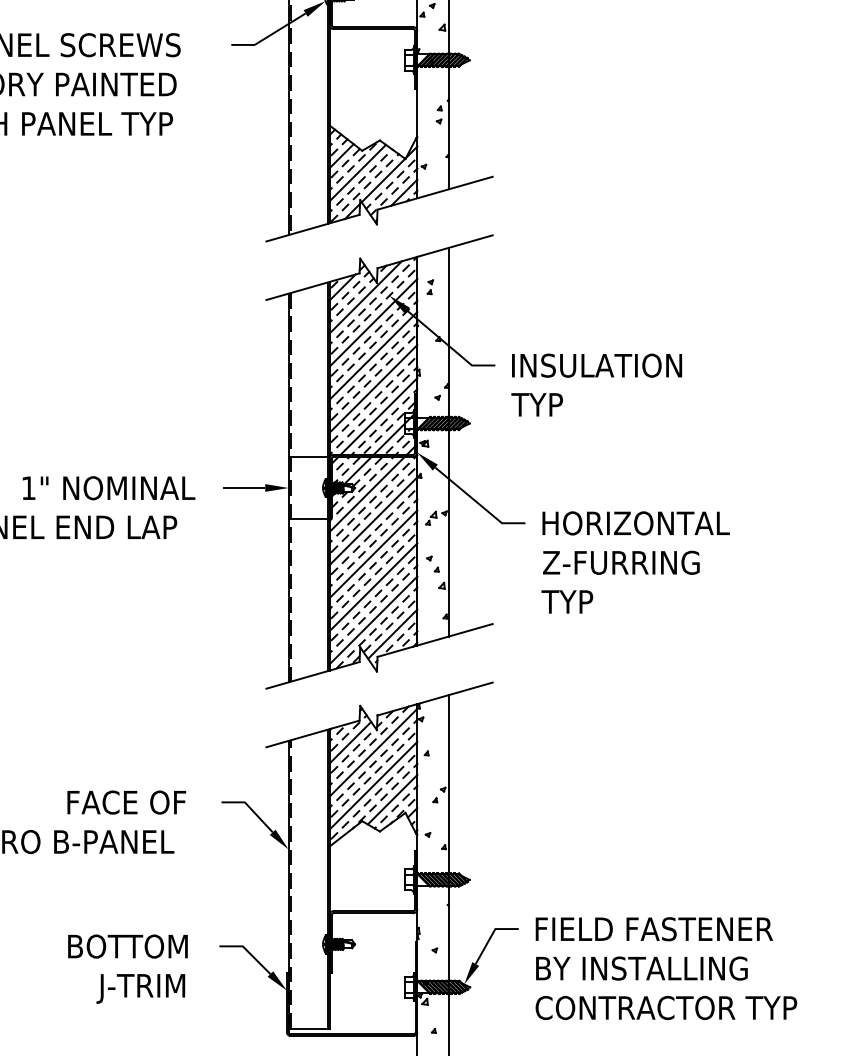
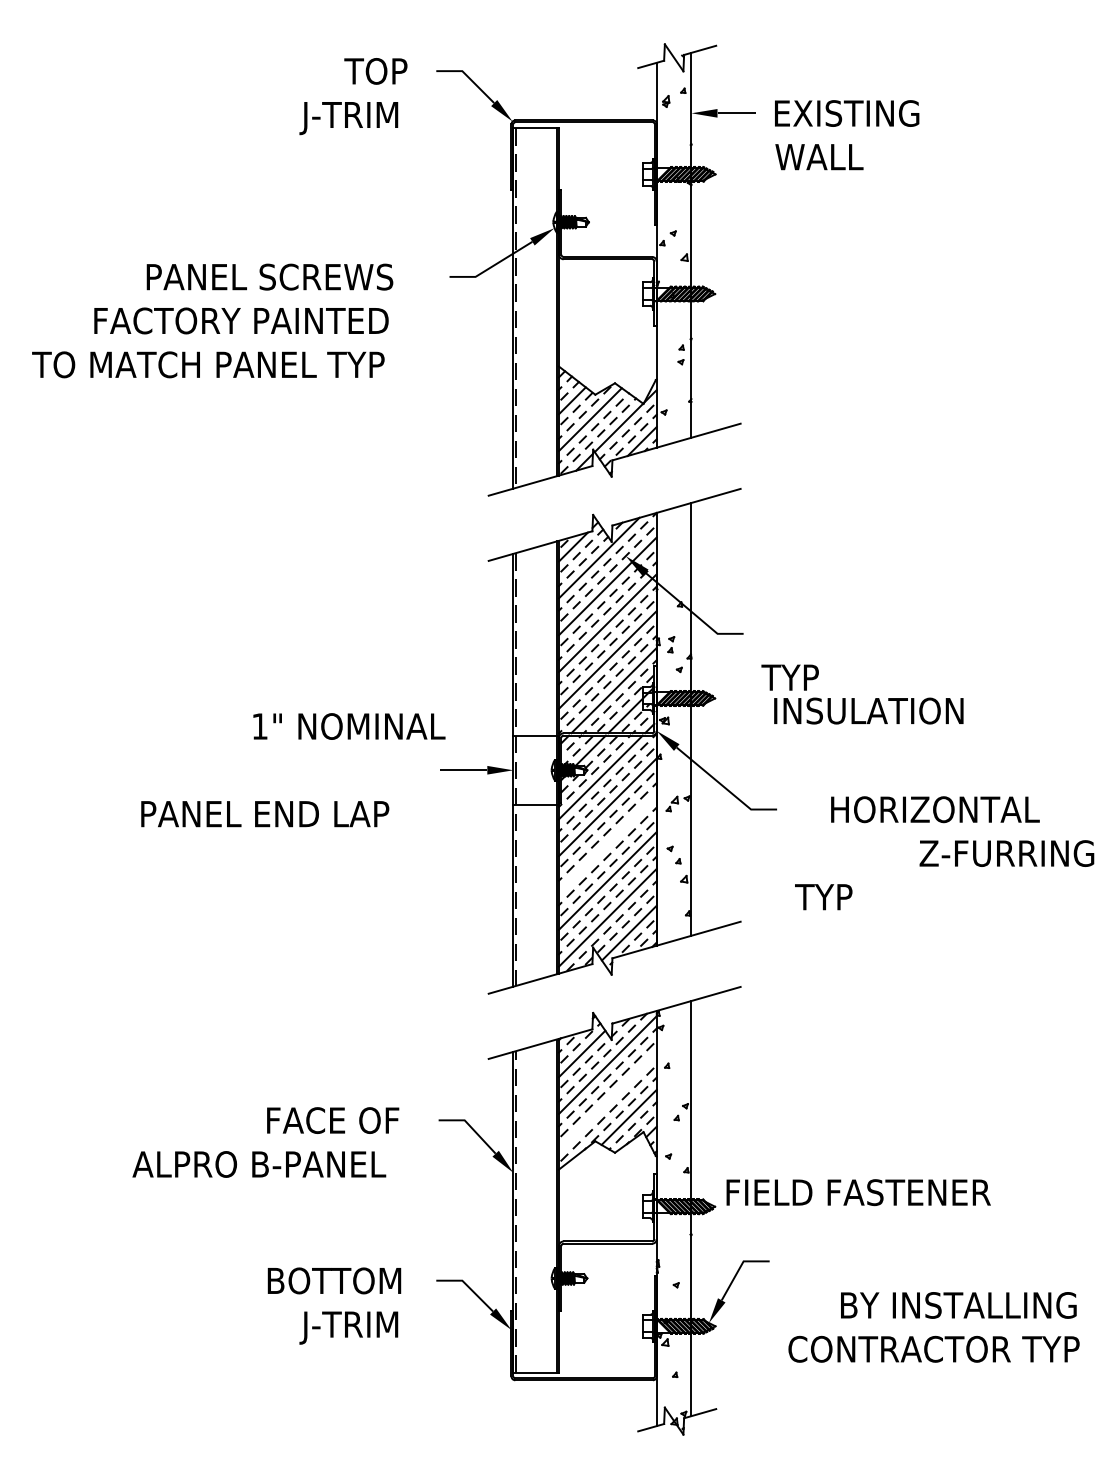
part: (430, 287) -> (671, 644), moved
text: (596, 365) -> (868, 710), moved
text: (109, 488) -> (349, 726), moved
text: (636, 523) -> (935, 809), moved
line: (373, 553) -> (607, 843), removed
text: (620, 562) -> (1006, 853), moved
line: (373, 785) -> (607, 1101), removed
text: (654, 929) -> (858, 1192), moved
text: (641, 968) -> (958, 1305), moved

